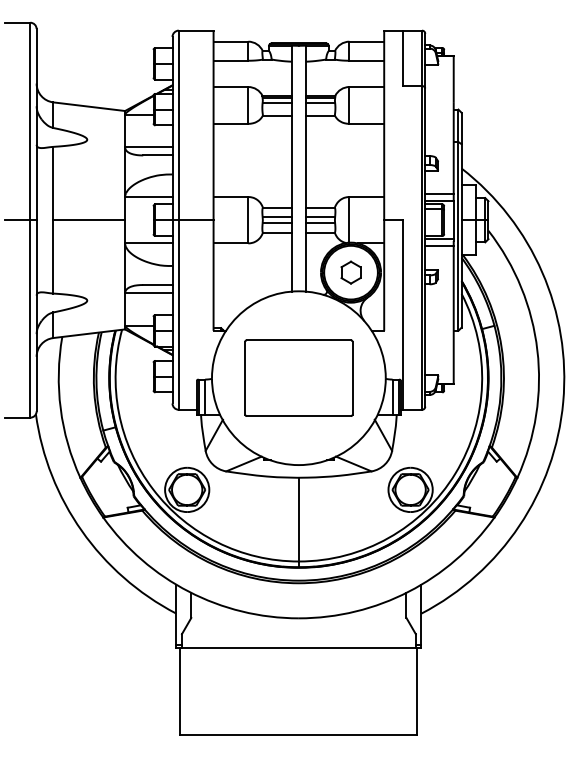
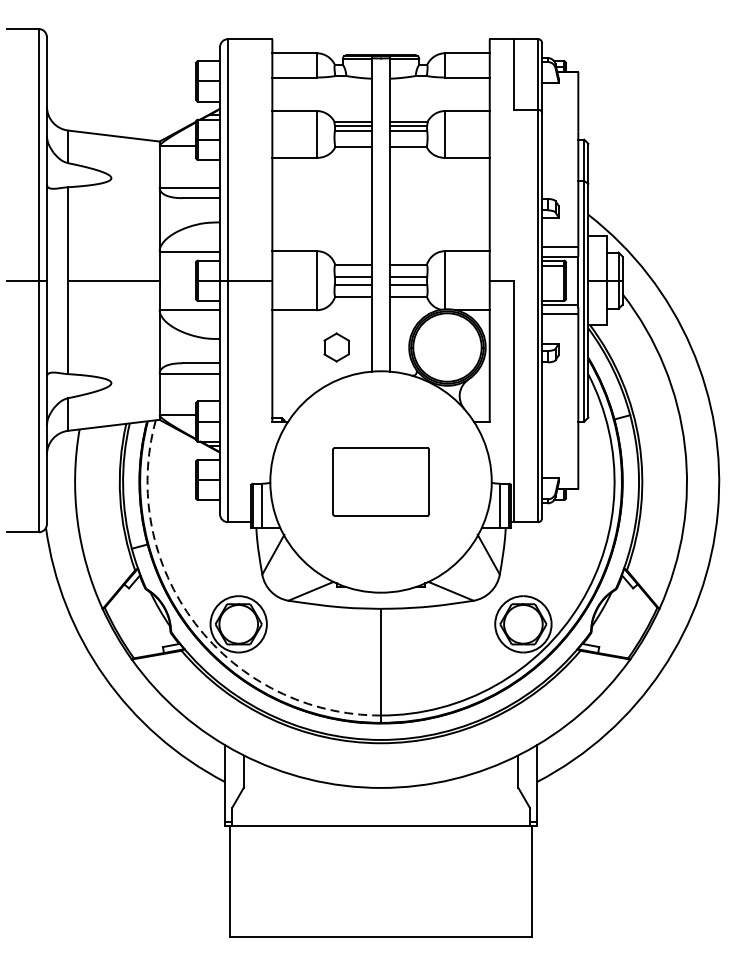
part: (350, 272) -> (335, 347), moved
part: (298, 377) -> (380, 481), size x0.7
arc: (153, 489) -> (195, 623), solid -> dashed

